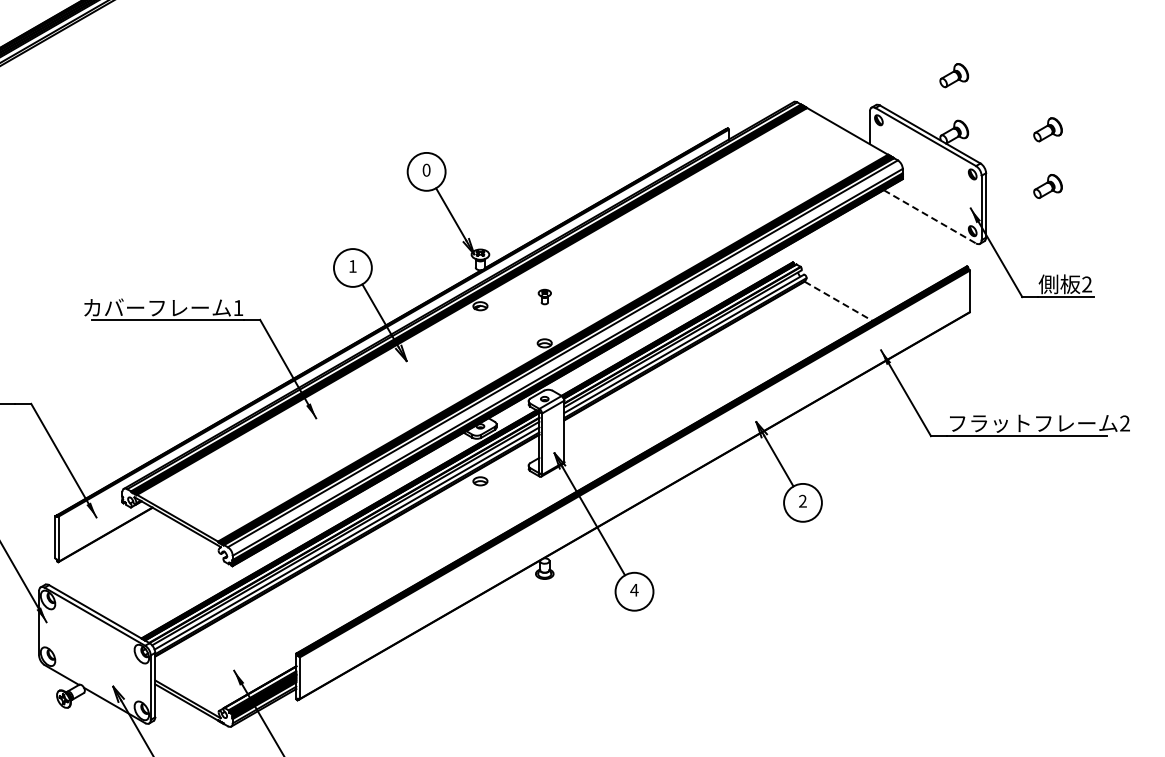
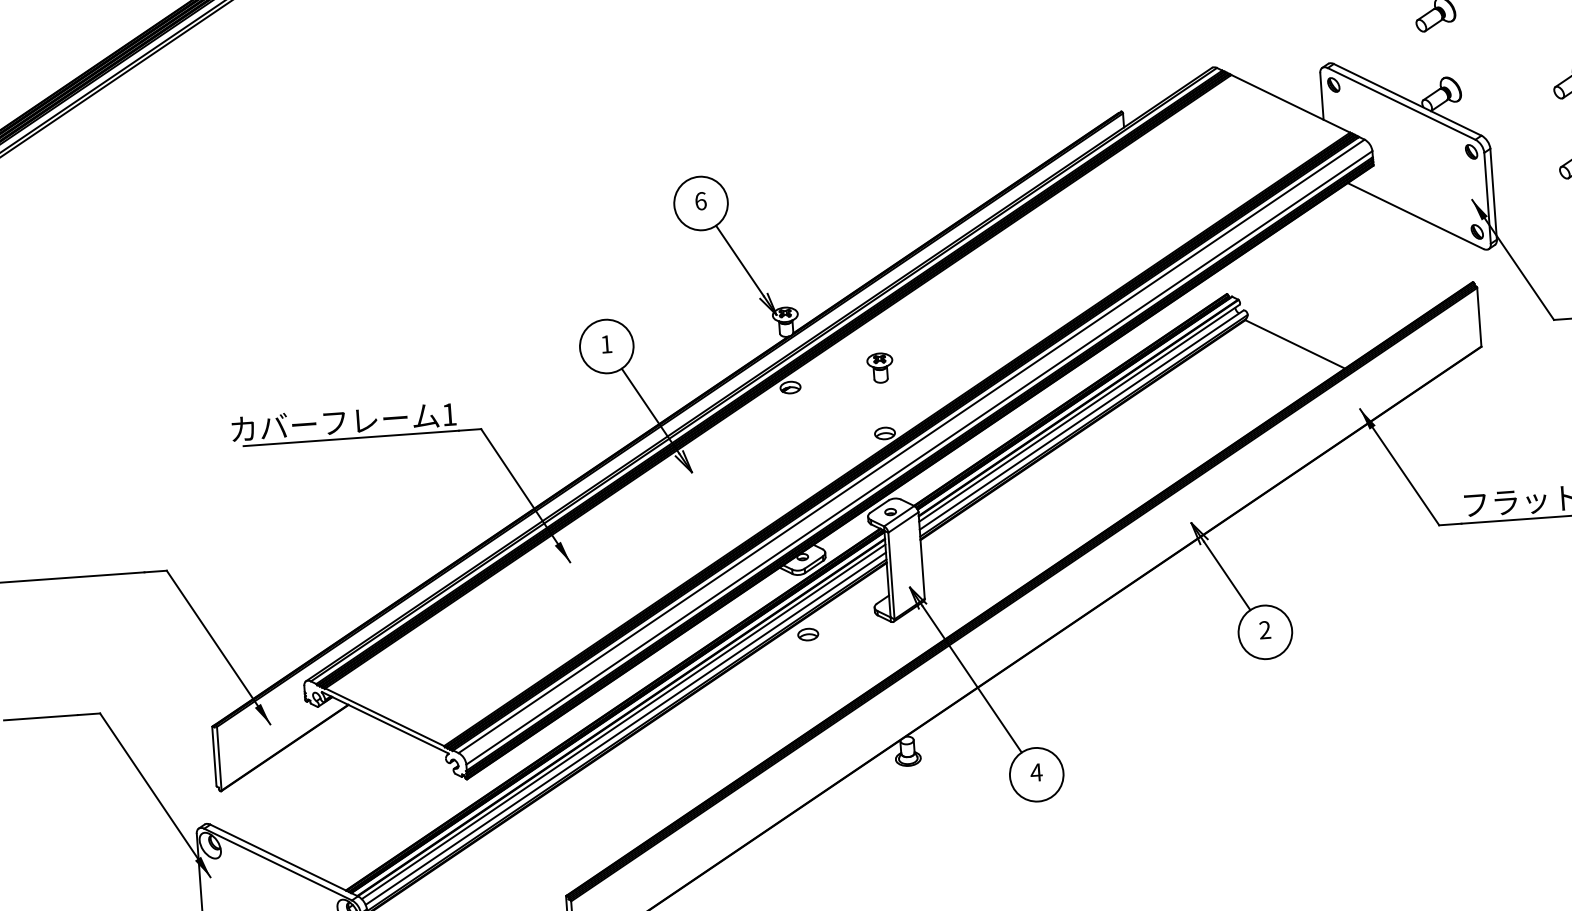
text: (426, 169) -> (700, 200), 0 -> 6
line: (930, 217) -> (1416, 216), dashed -> solid
part: (544, 296) -> (879, 367), size x1.43
line: (839, 301) -> (1296, 344), dashed -> solid

